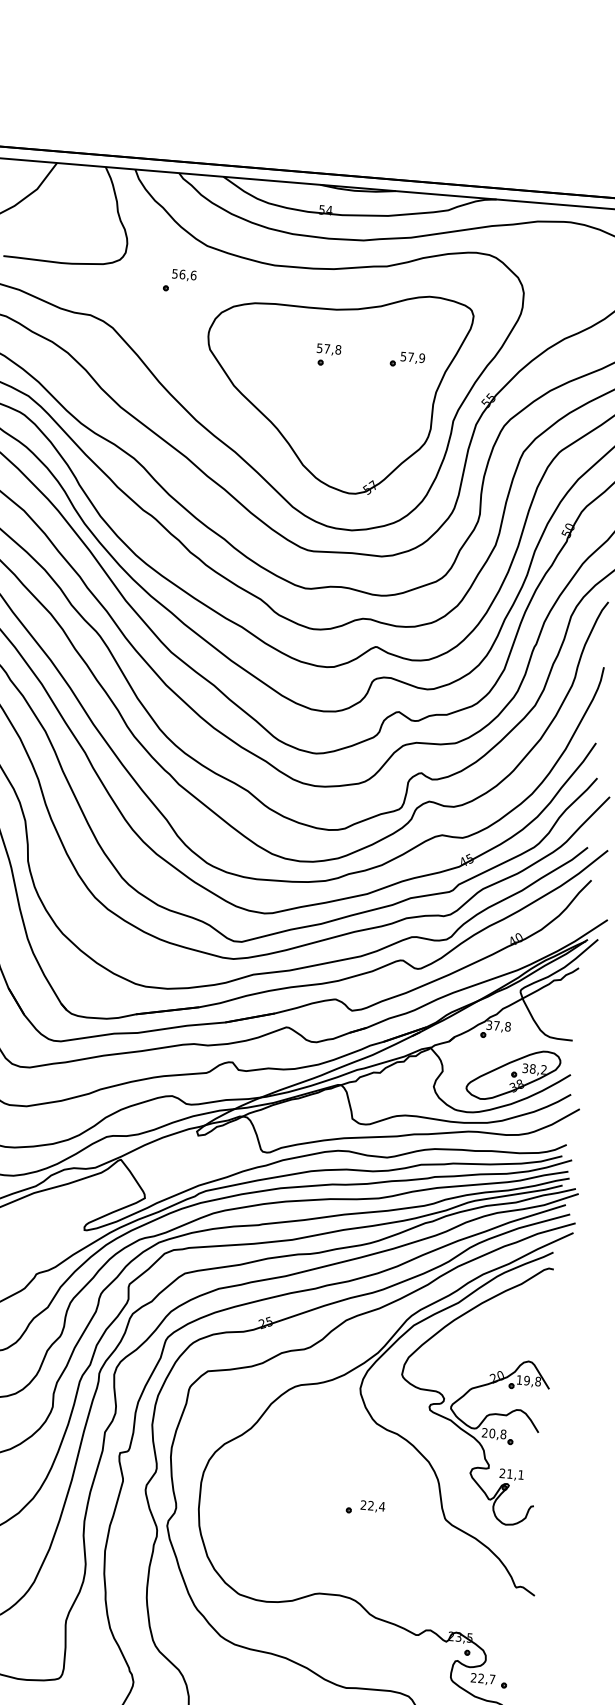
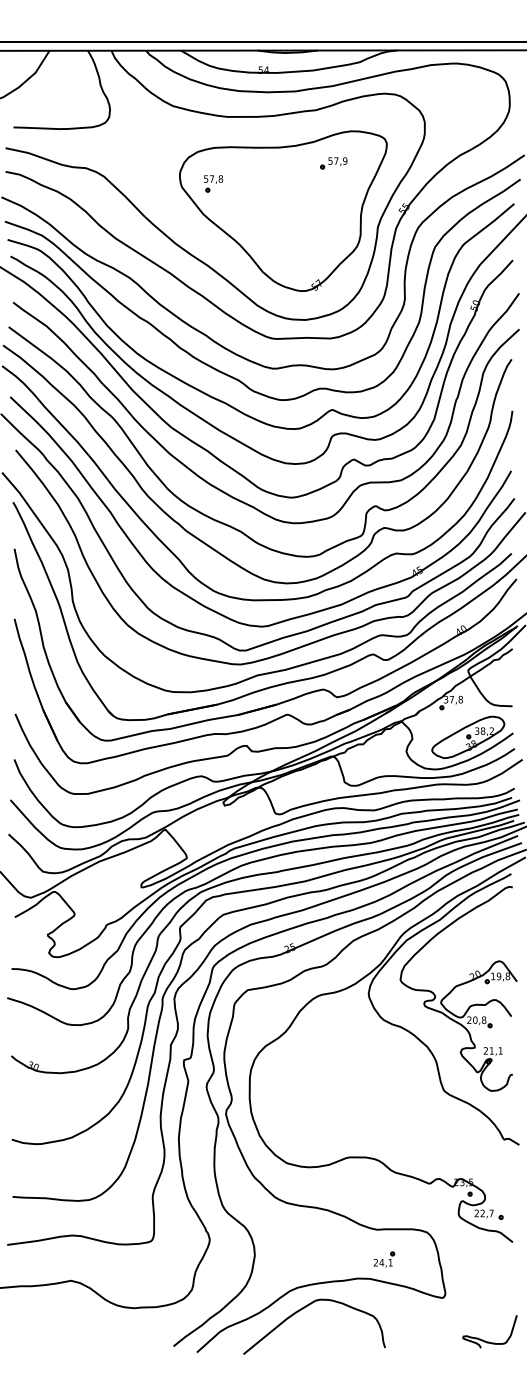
part: (179, 281) -> (153, 135), removed
part: (328, 354) -> (213, 183), moved
part: (407, 360) -> (333, 163), moved
part: (365, 1507) -> (380, 1086), removed

